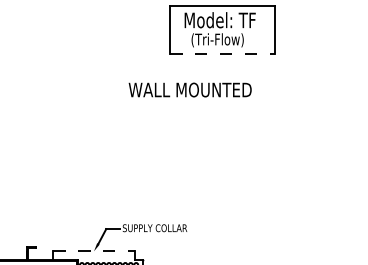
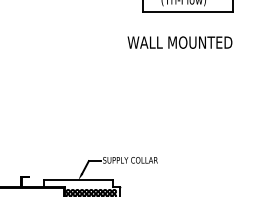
line: (222, 54) -> (187, 12), dashed -> solid
text: (189, 89) -> (179, 42), moved
line: (93, 251) -> (78, 180), dashed -> solid

